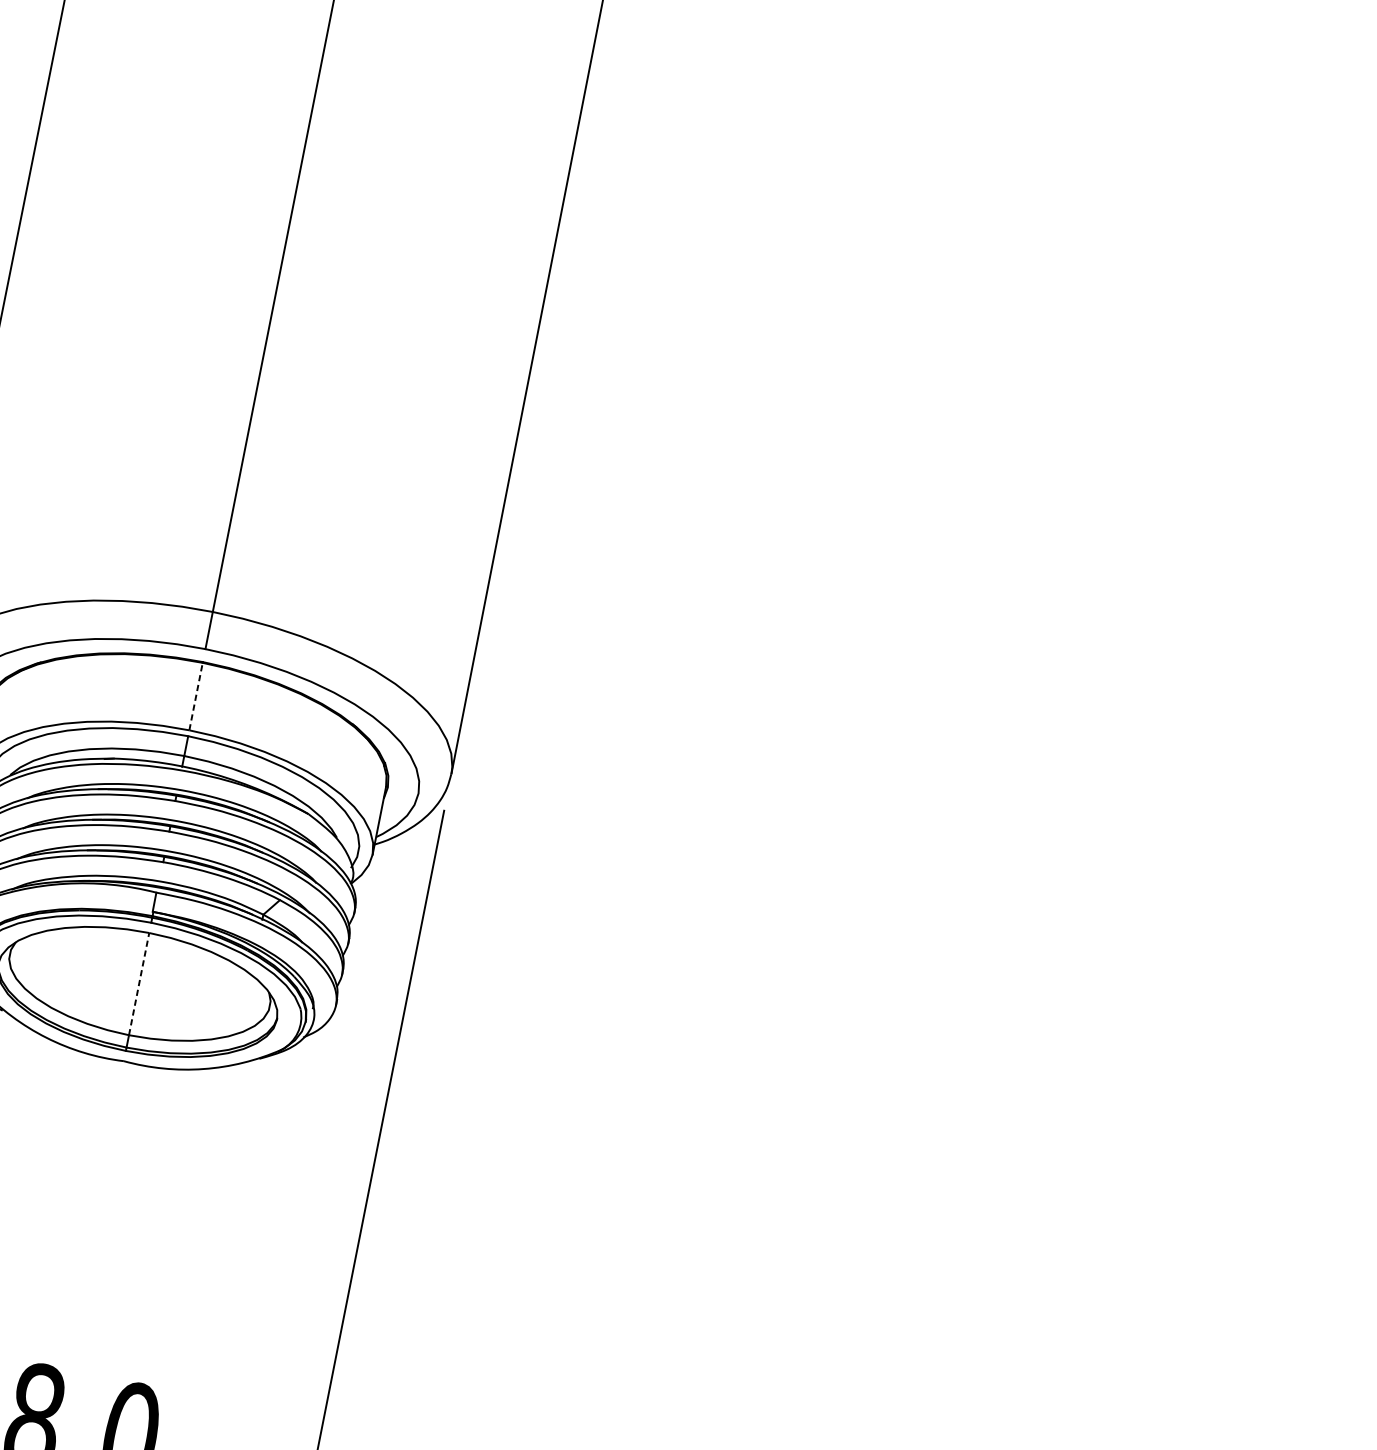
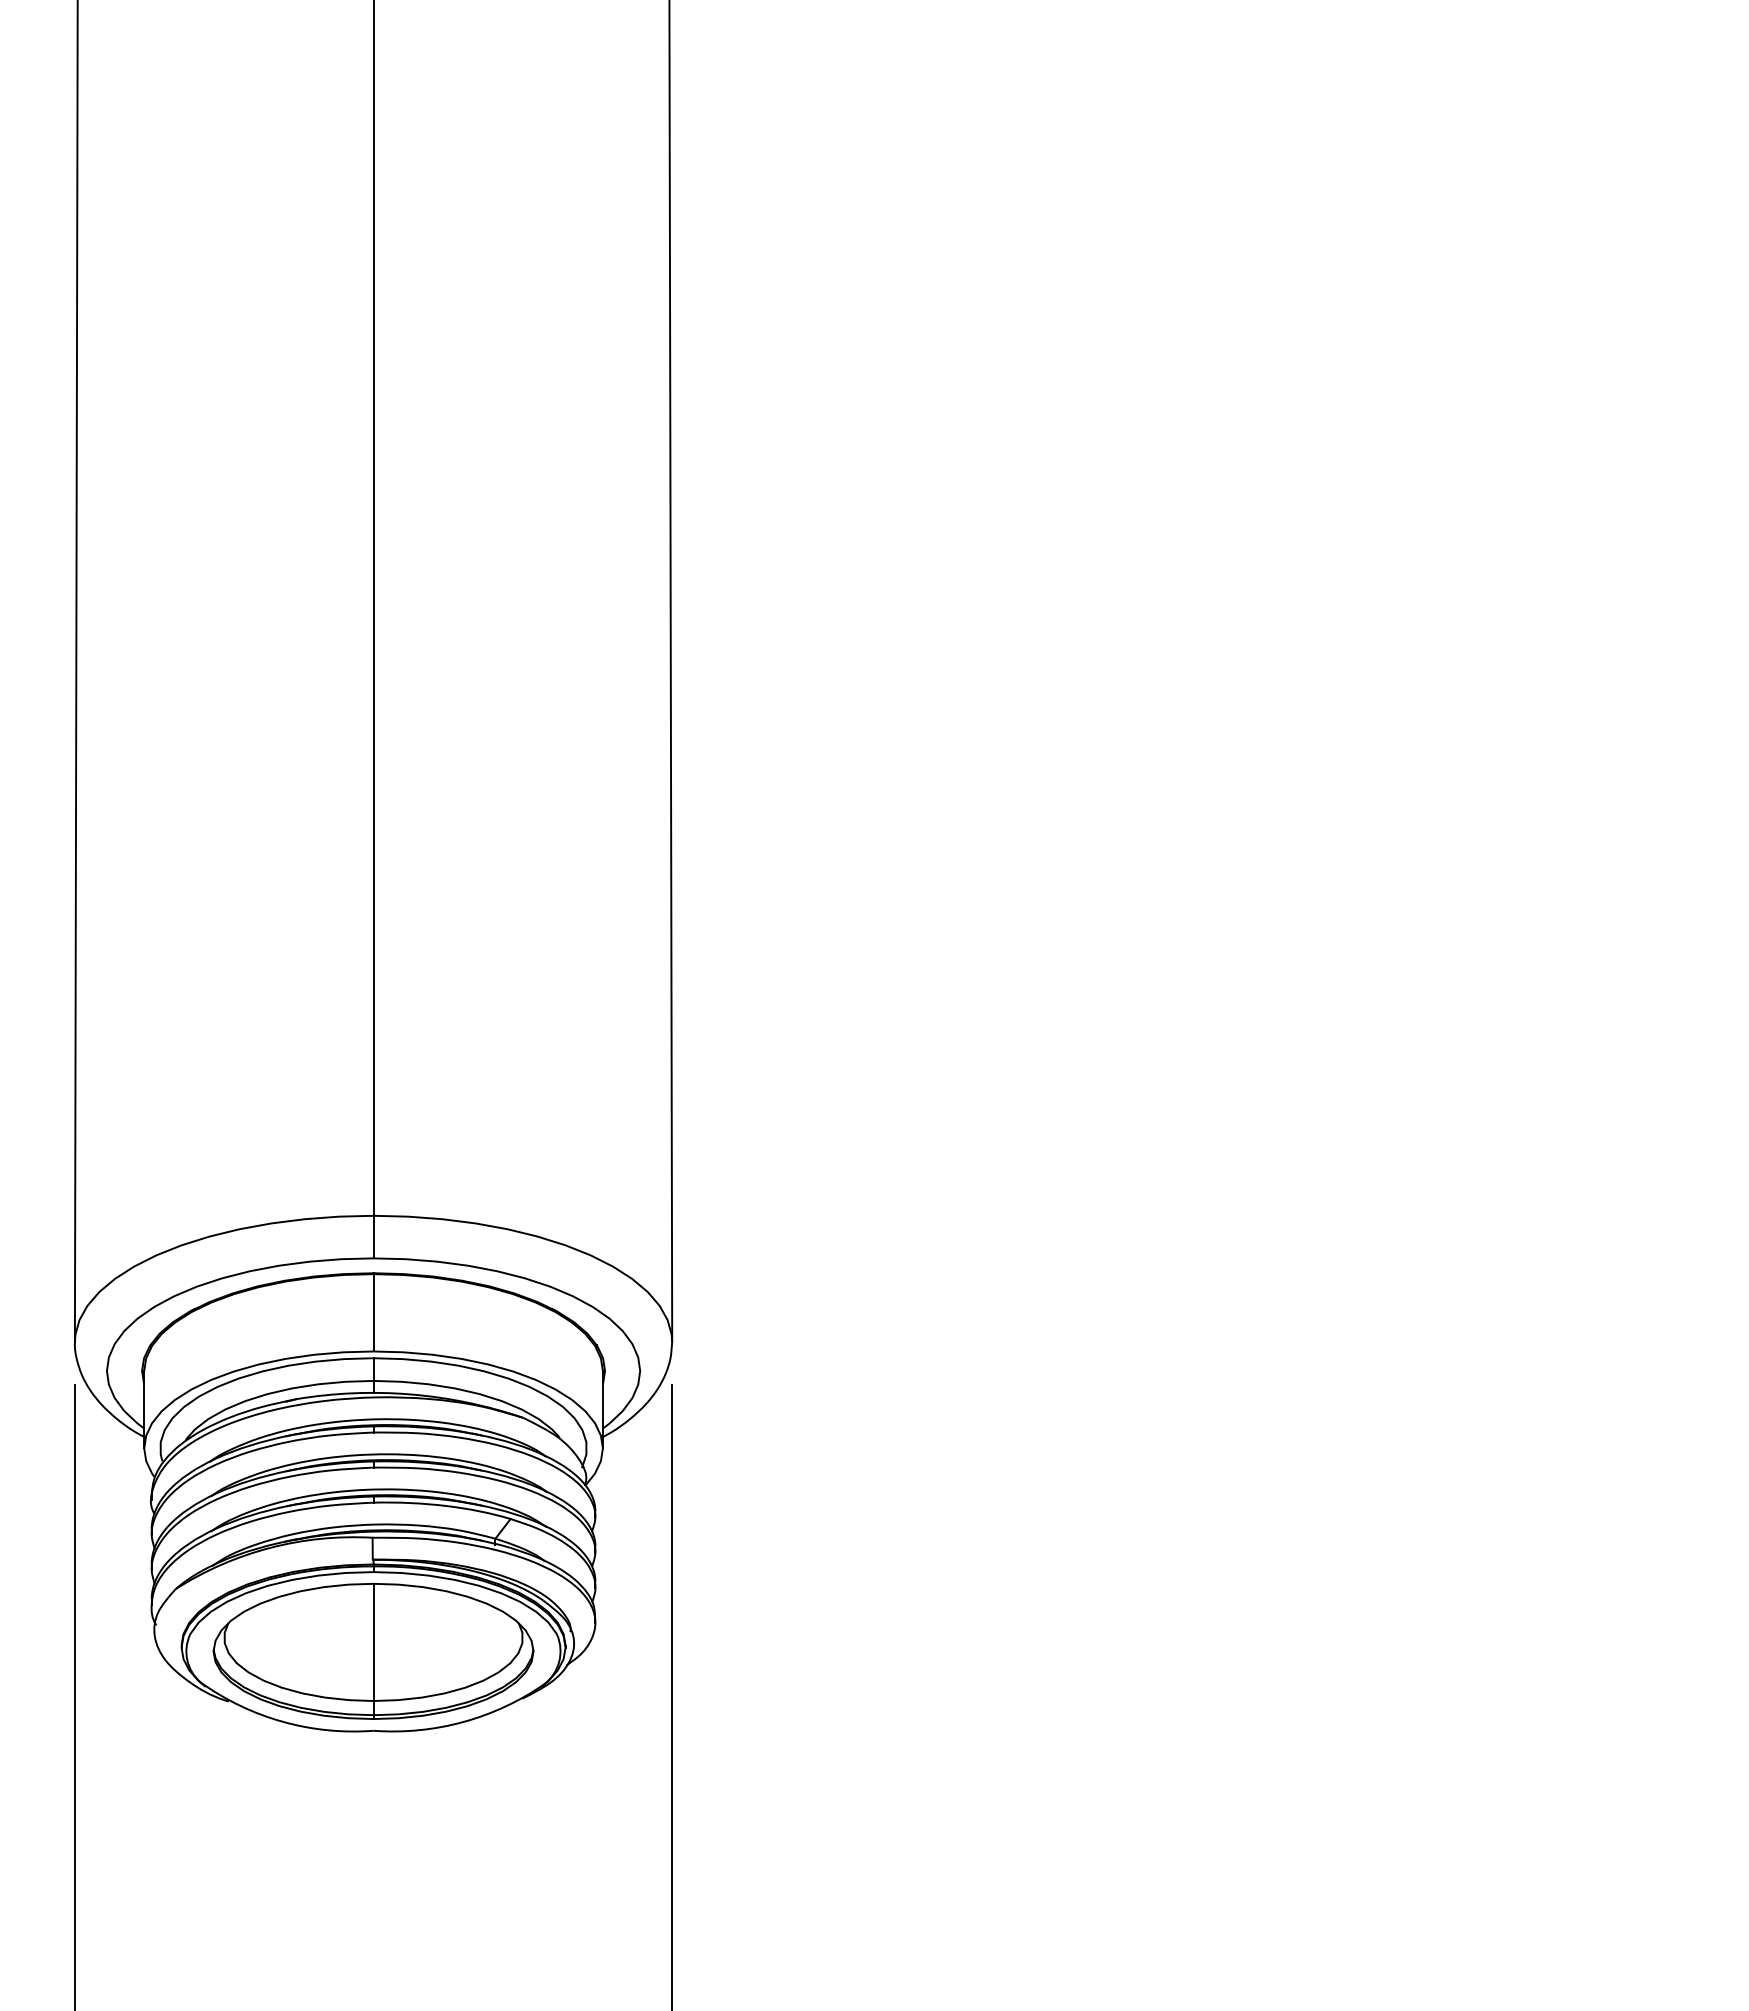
line: (196, 696) -> (373, 1312), dashed -> solid
line: (139, 984) -> (373, 1642), dashed -> solid

